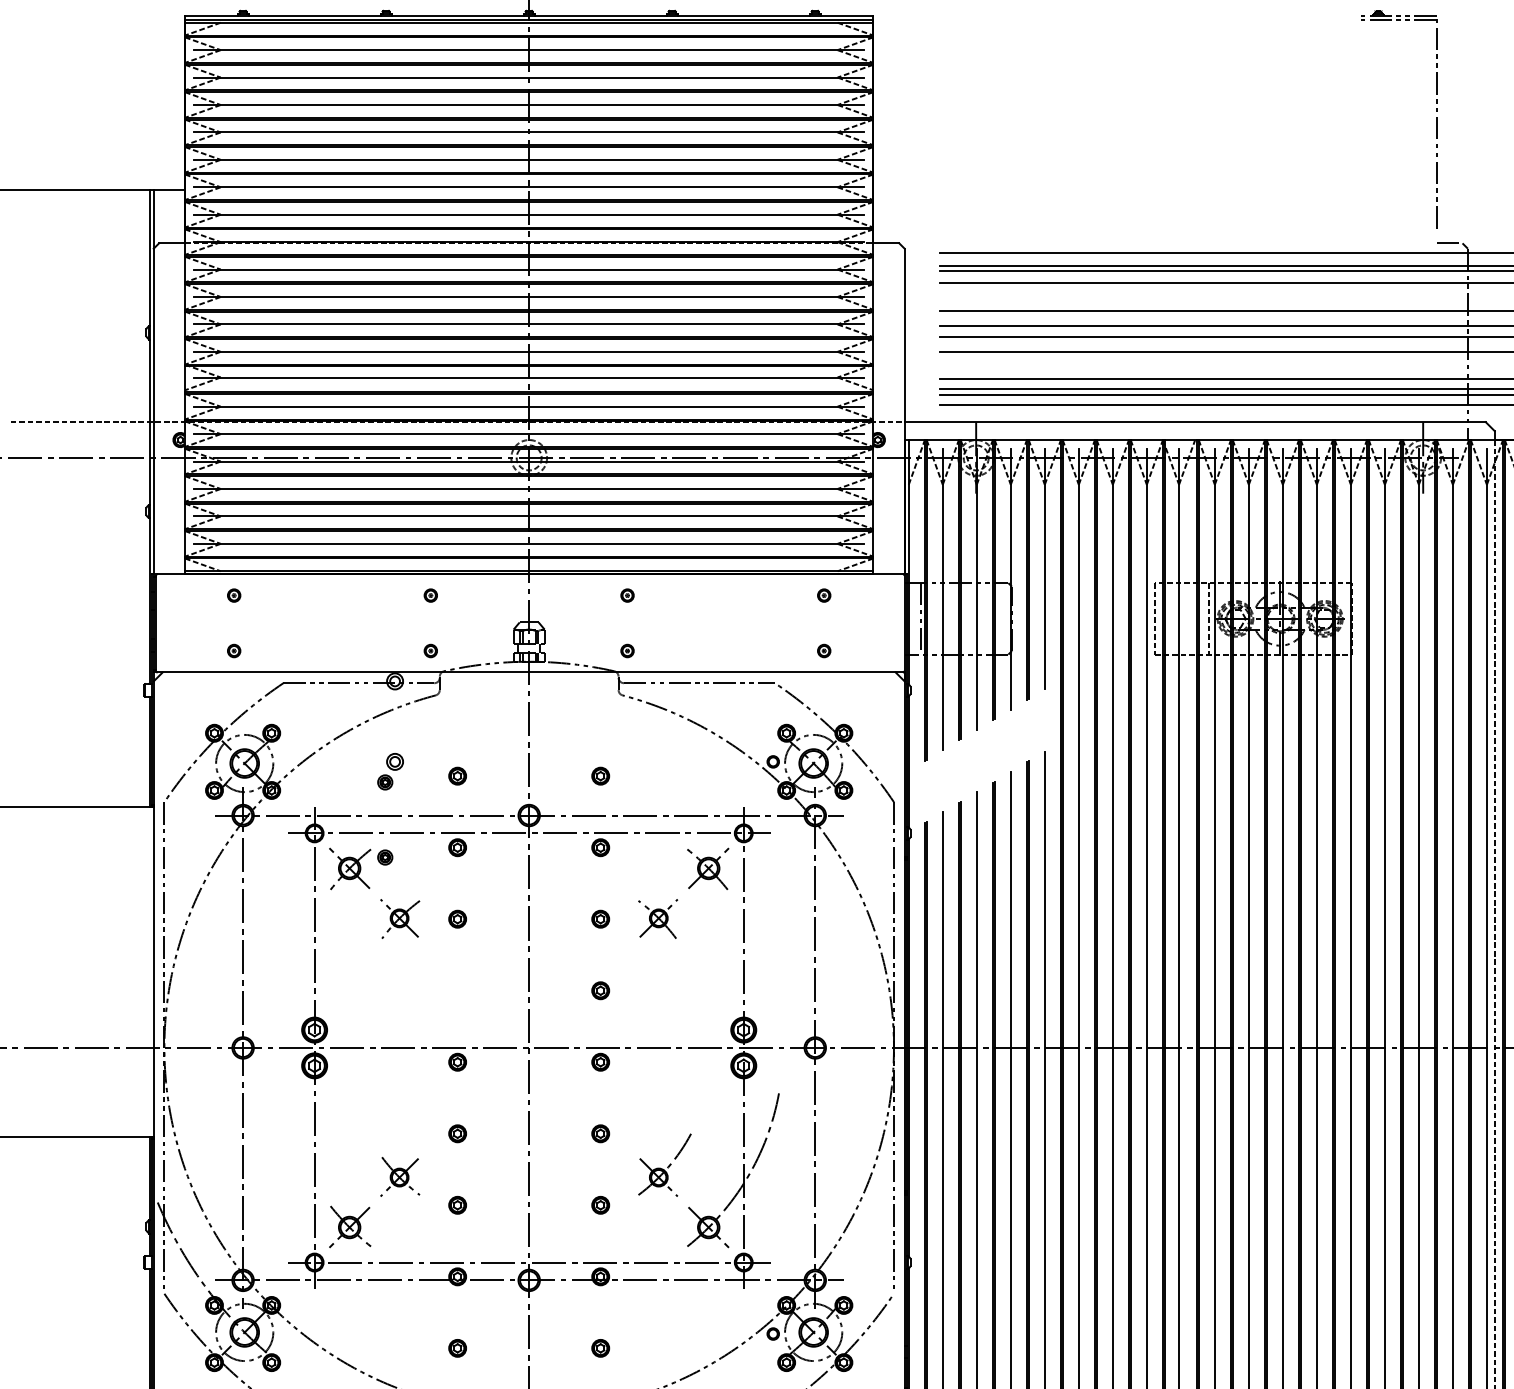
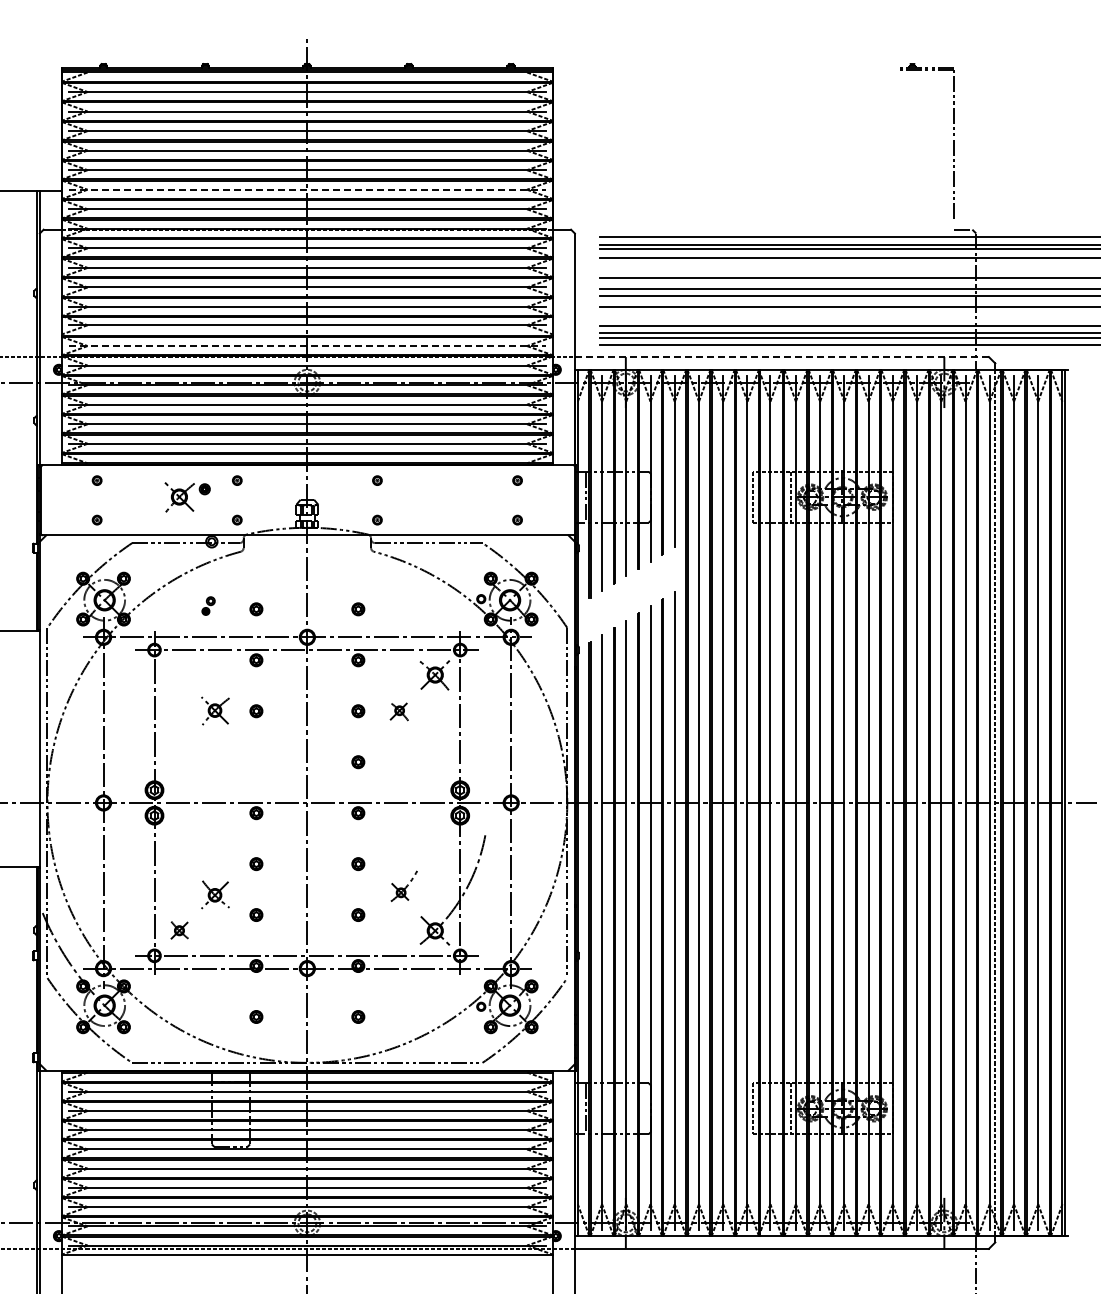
line: (529, 186) -> (307, 189), solid -> dashed
line: (529, 407) -> (307, 346), solid -> dashed
line: (1196, 422) -> (782, 357), solid -> dashed
part: (390, 770) -> (208, 605), size x0.7
part: (360, 869) -> (187, 497), moved
part: (658, 918) -> (399, 710), size x0.7
part: (665, 1165) -> (404, 886), size x0.7
part: (349, 1226) -> (179, 930), size x0.6

